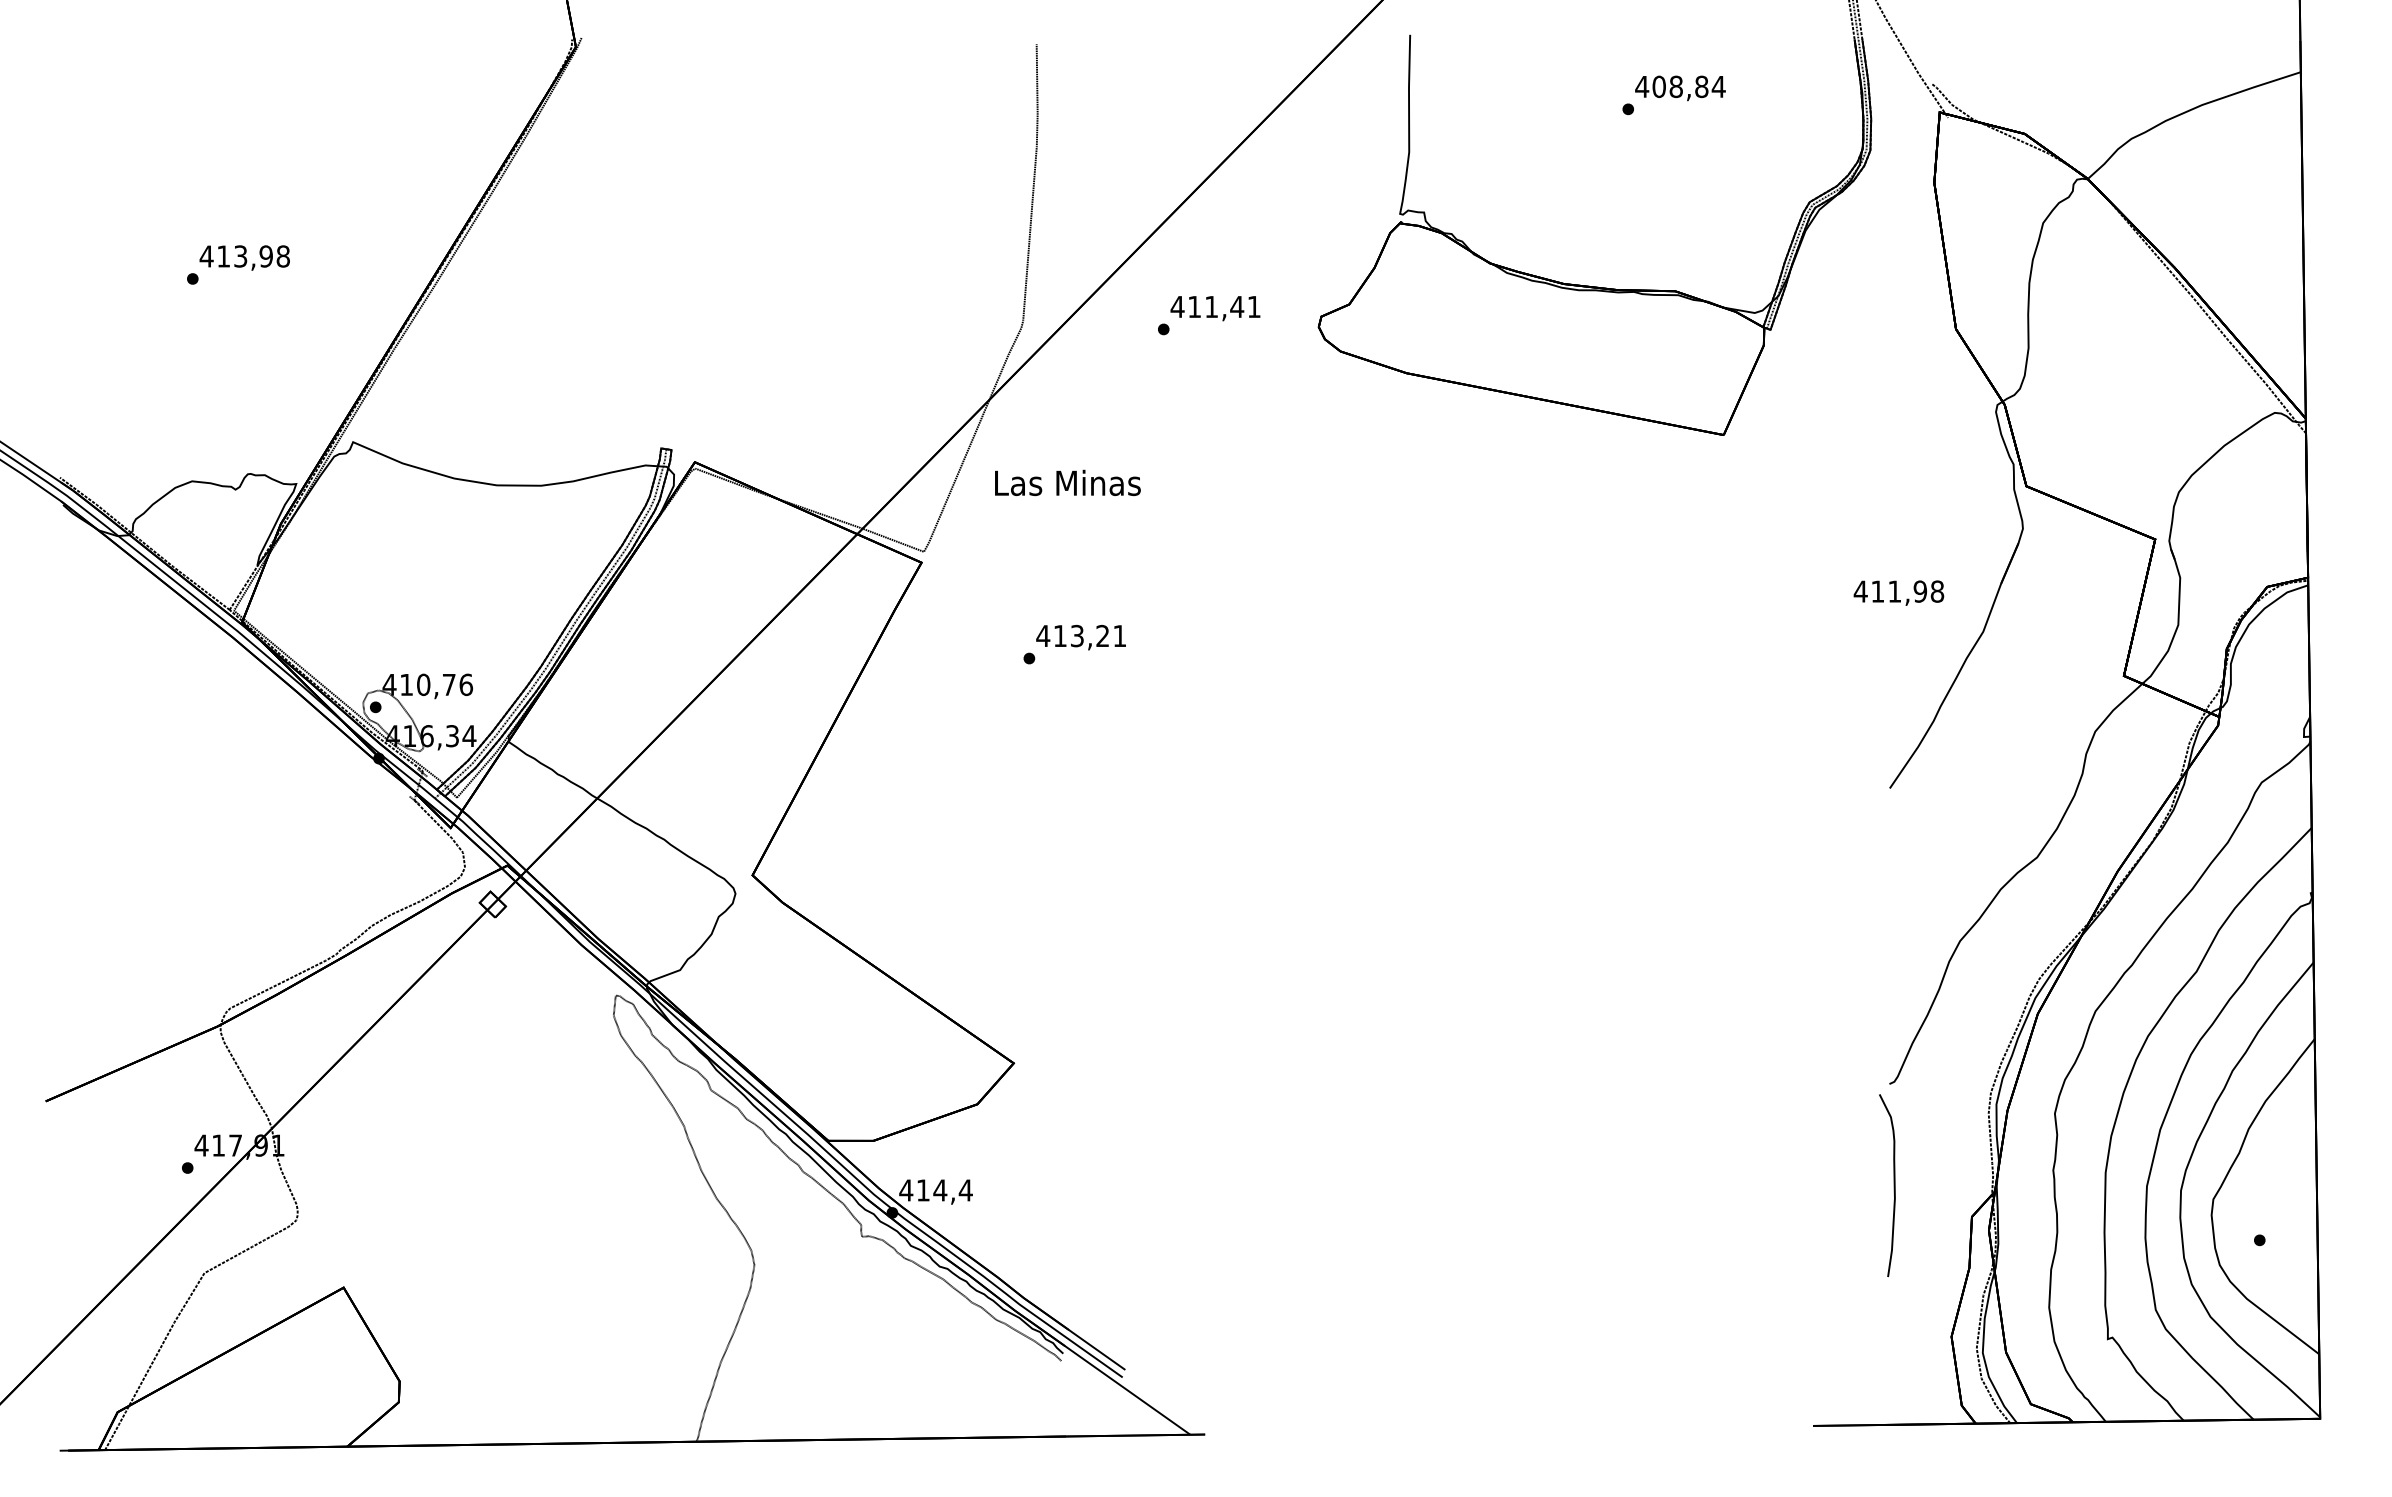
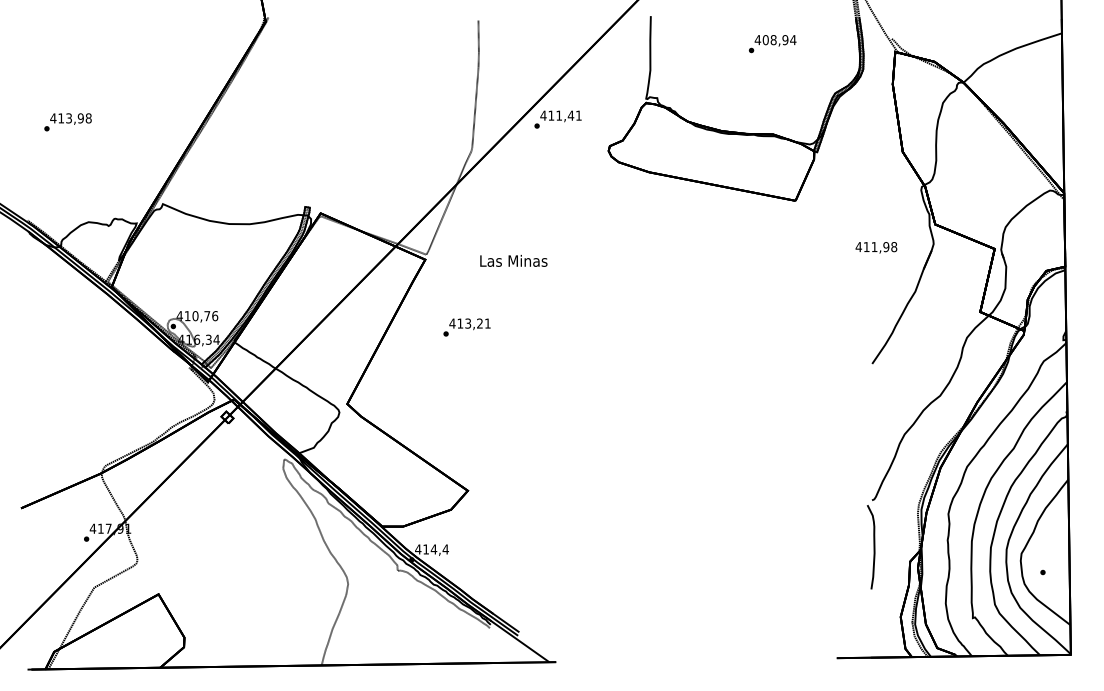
text: (1701, 87) -> (785, 40), 408,84 -> 408,94
text: (237, 265) -> (67, 122), moved
text: (1207, 315) -> (557, 119), moved
text: (1067, 482) -> (513, 260), moved
text: (1899, 592) -> (876, 247), moved
text: (1073, 644) -> (466, 327), moved

